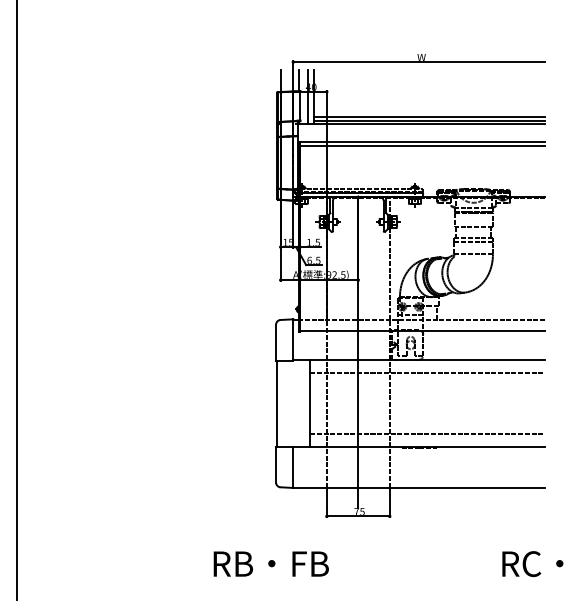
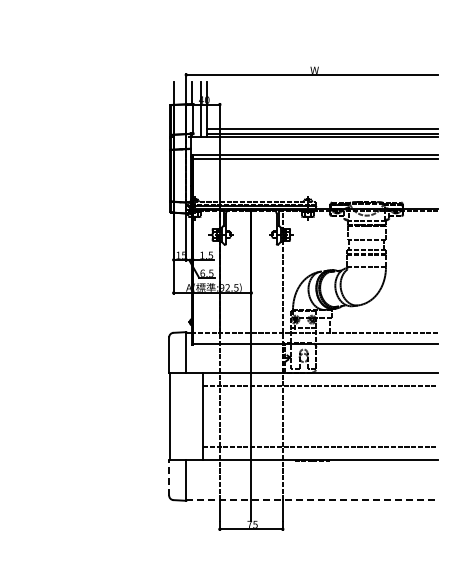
line: (276, 464) -> (169, 477), solid -> dashed
line: (419, 487) -> (312, 500), solid -> dashed

